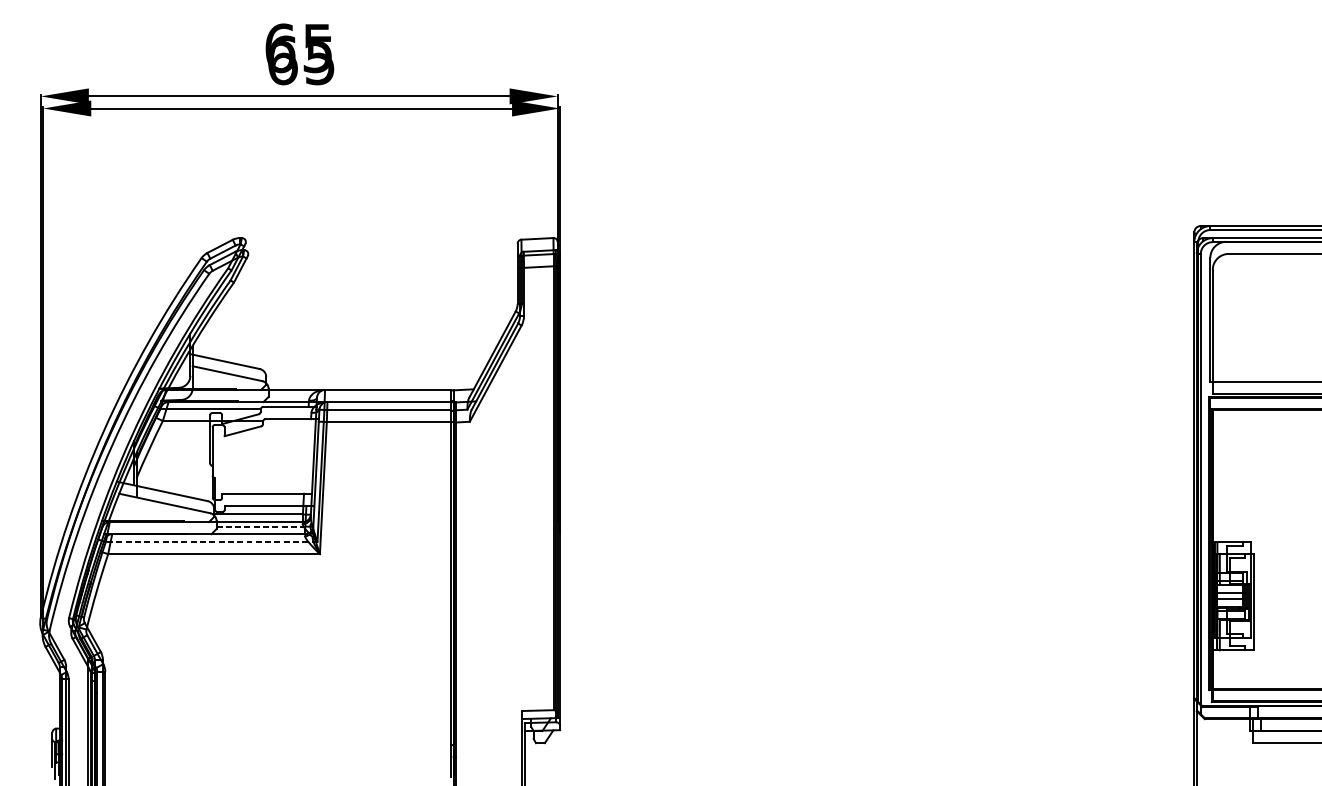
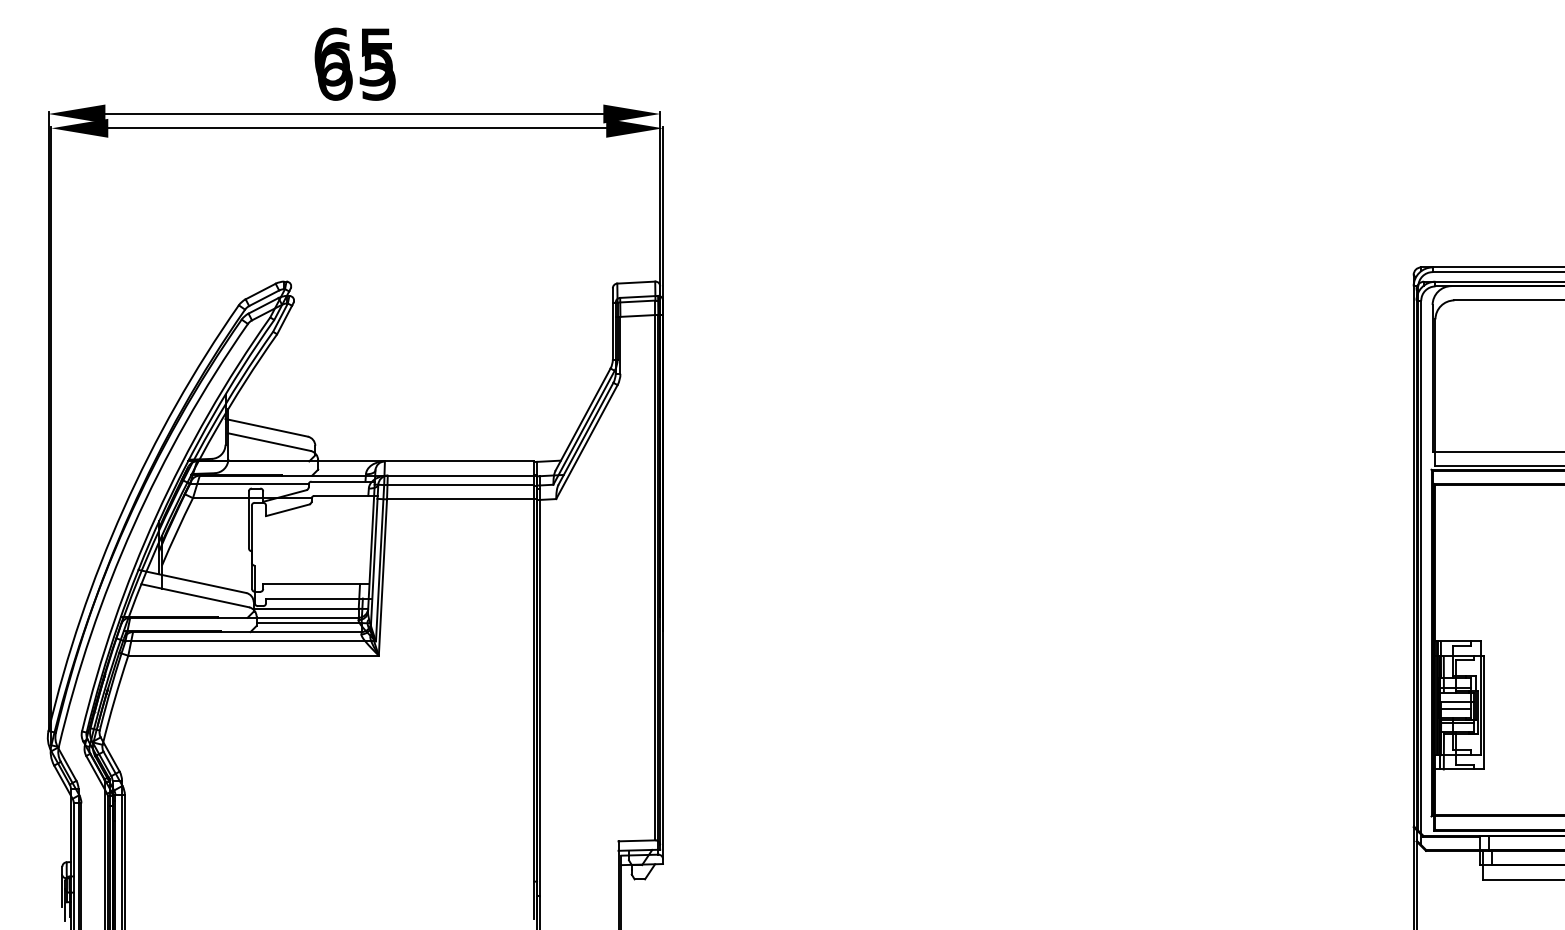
line: (261, 526) -> (309, 623), dashed -> solid
line: (211, 542) -> (250, 641), dashed -> solid

